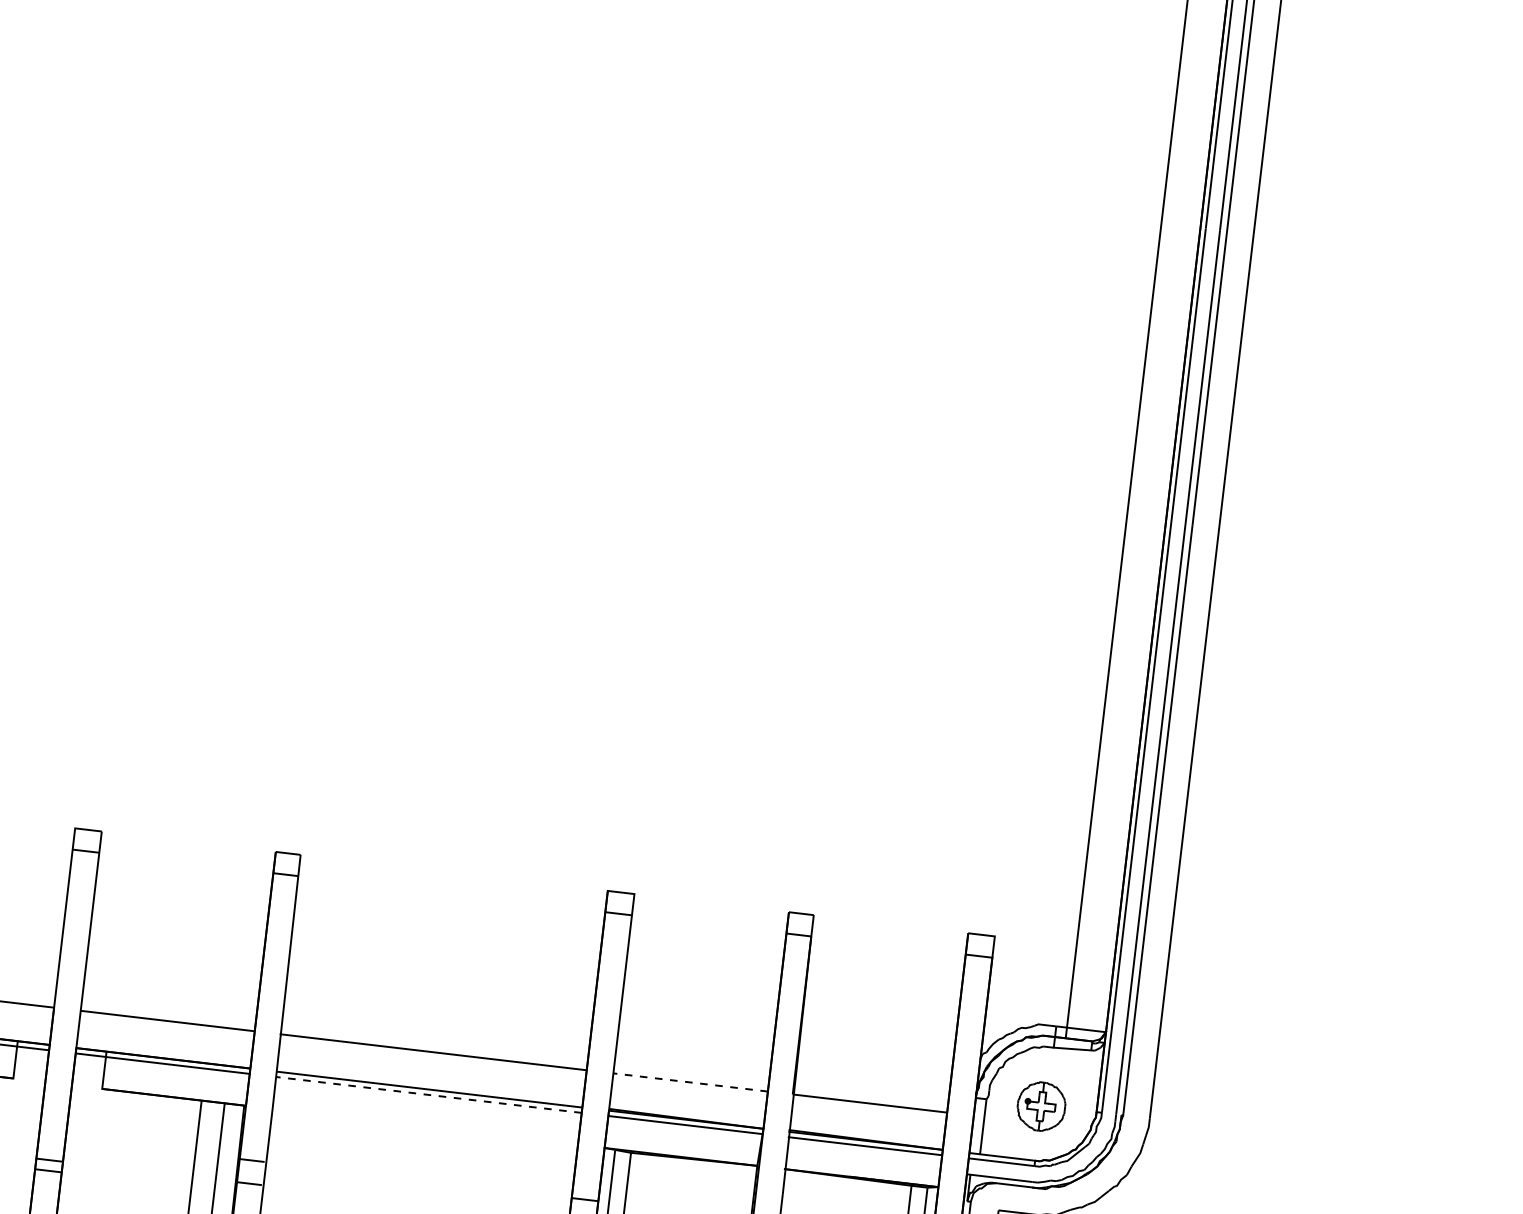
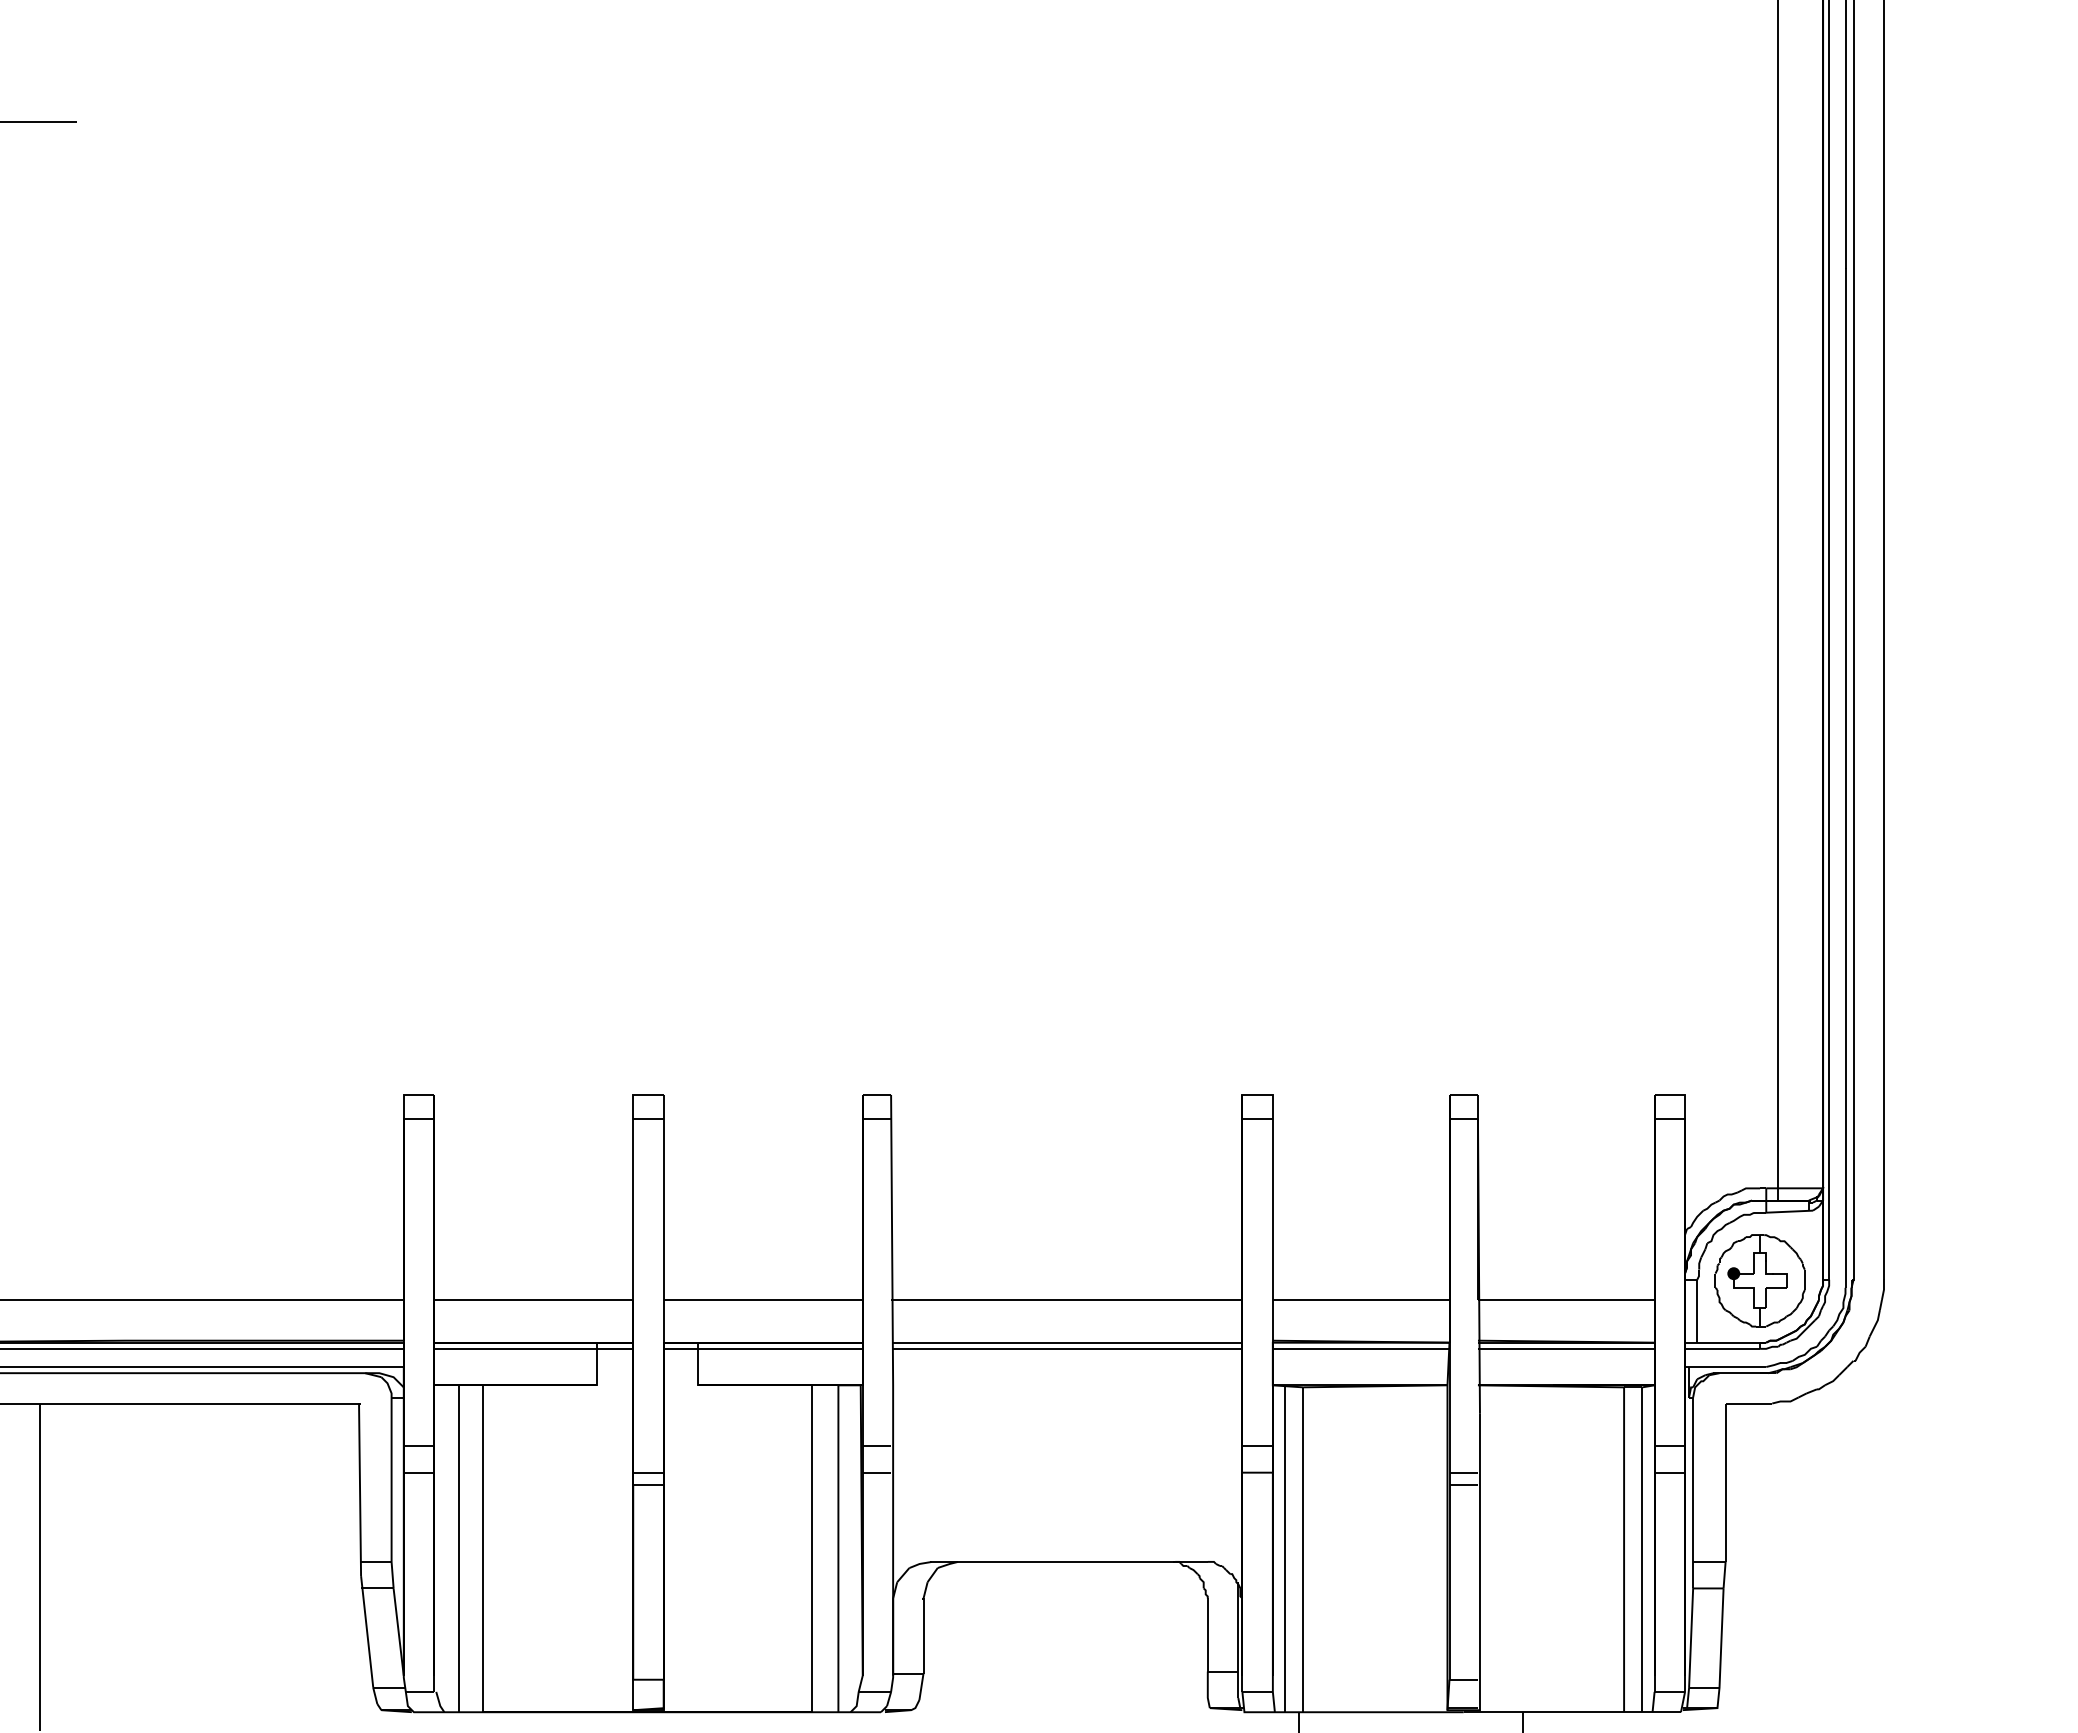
line: (689, 1082) -> (1360, 1300), dashed -> solid
line: (428, 1094) -> (1067, 1348), dashed -> solid
part: (1040, 1106) -> (1759, 1280), size x1.67

